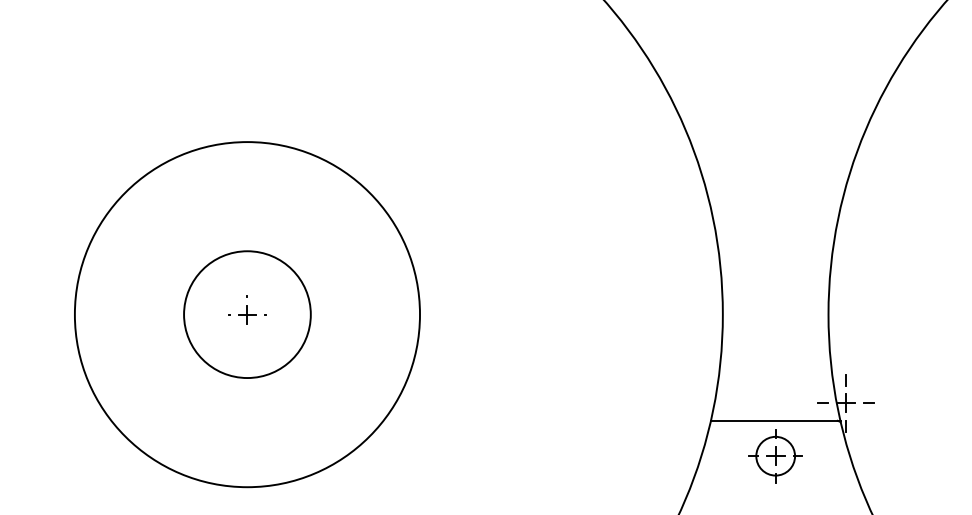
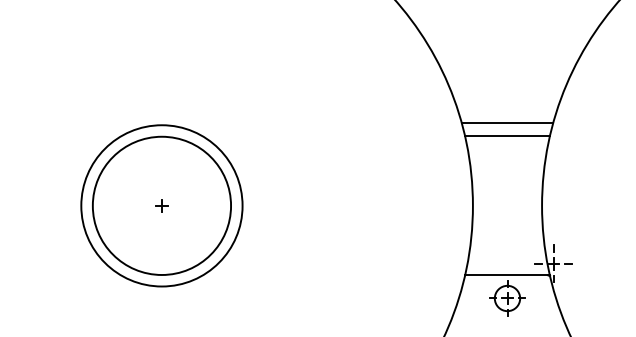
line: (775, 188) -> (507, 123), added
line: (775, 208) -> (507, 136), added
circle: (246, 314) -> (161, 205), size x0.71
circle: (246, 314) -> (161, 205), size x1.67

